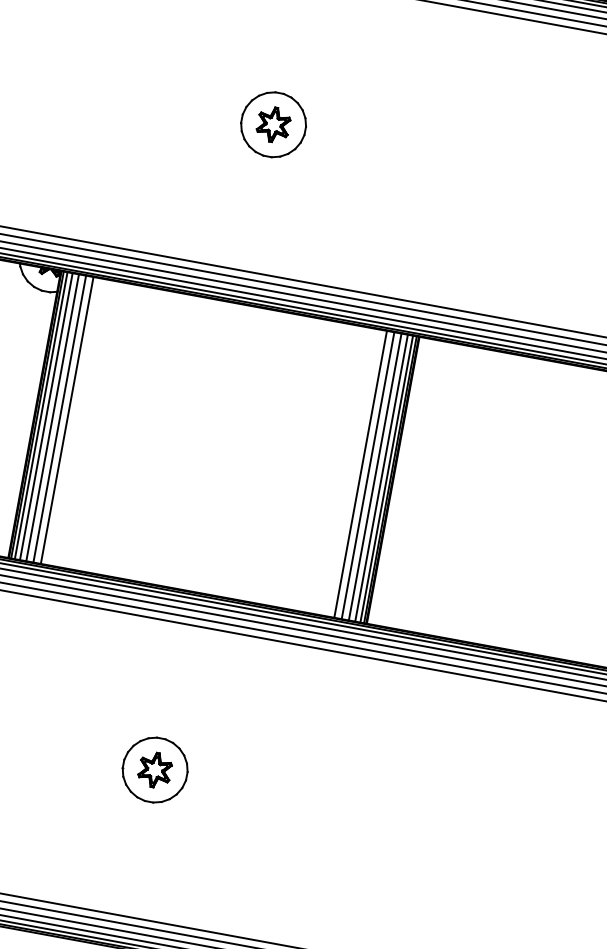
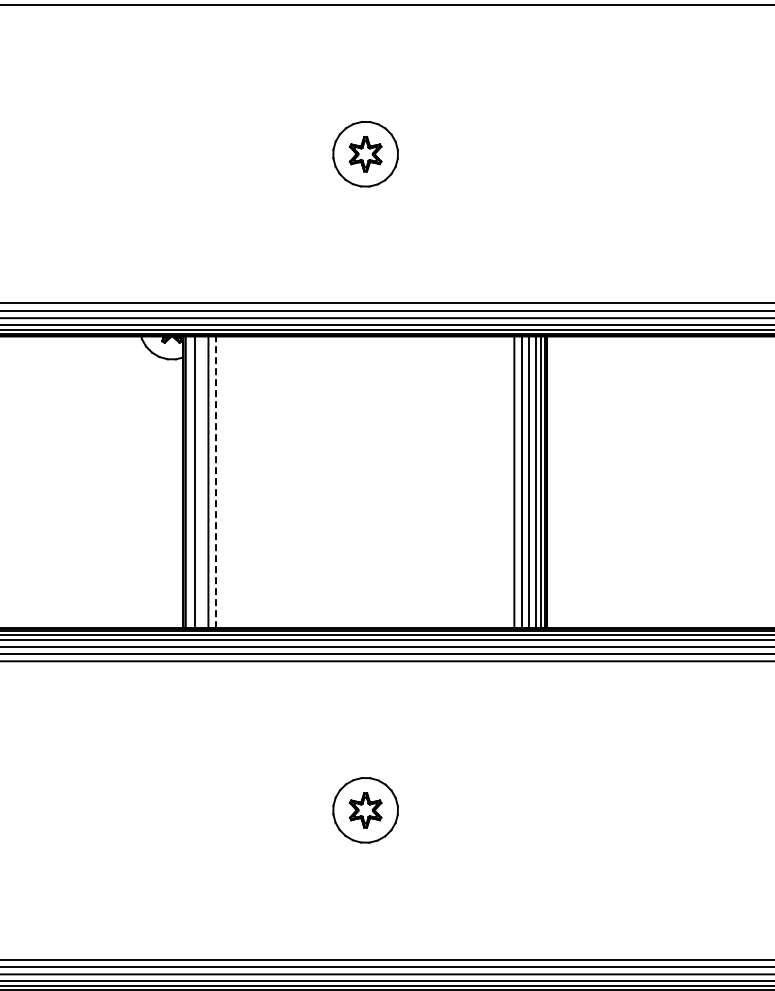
line: (41, 415) -> (189, 482), removed
line: (52, 418) -> (201, 482), removed
line: (67, 420) -> (216, 482), solid -> dashed

